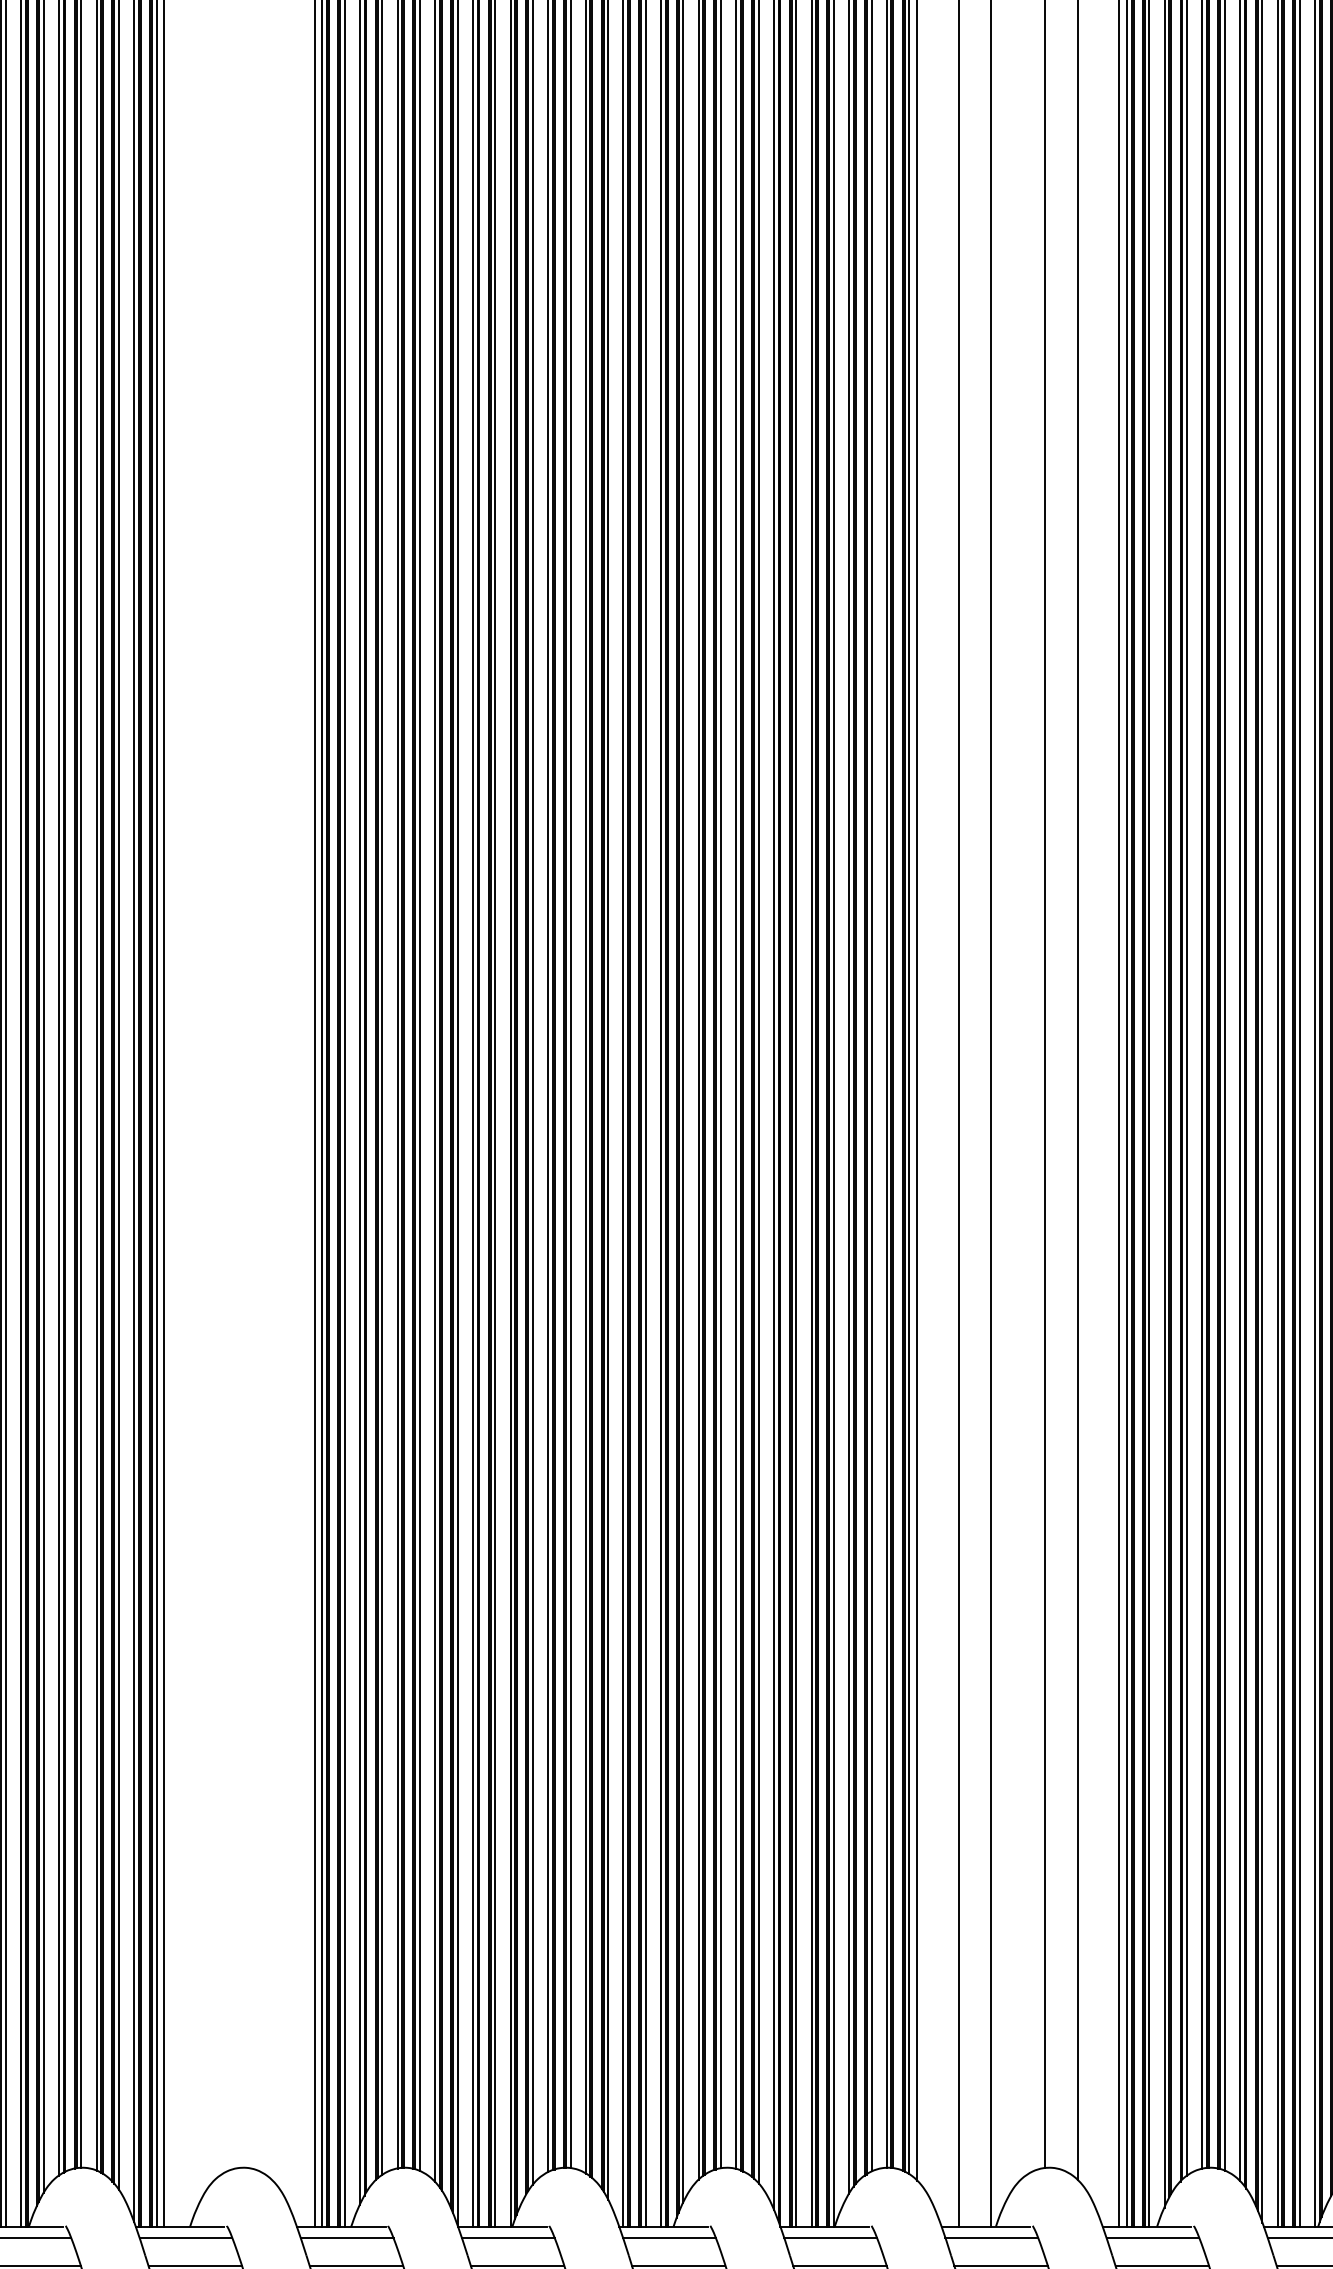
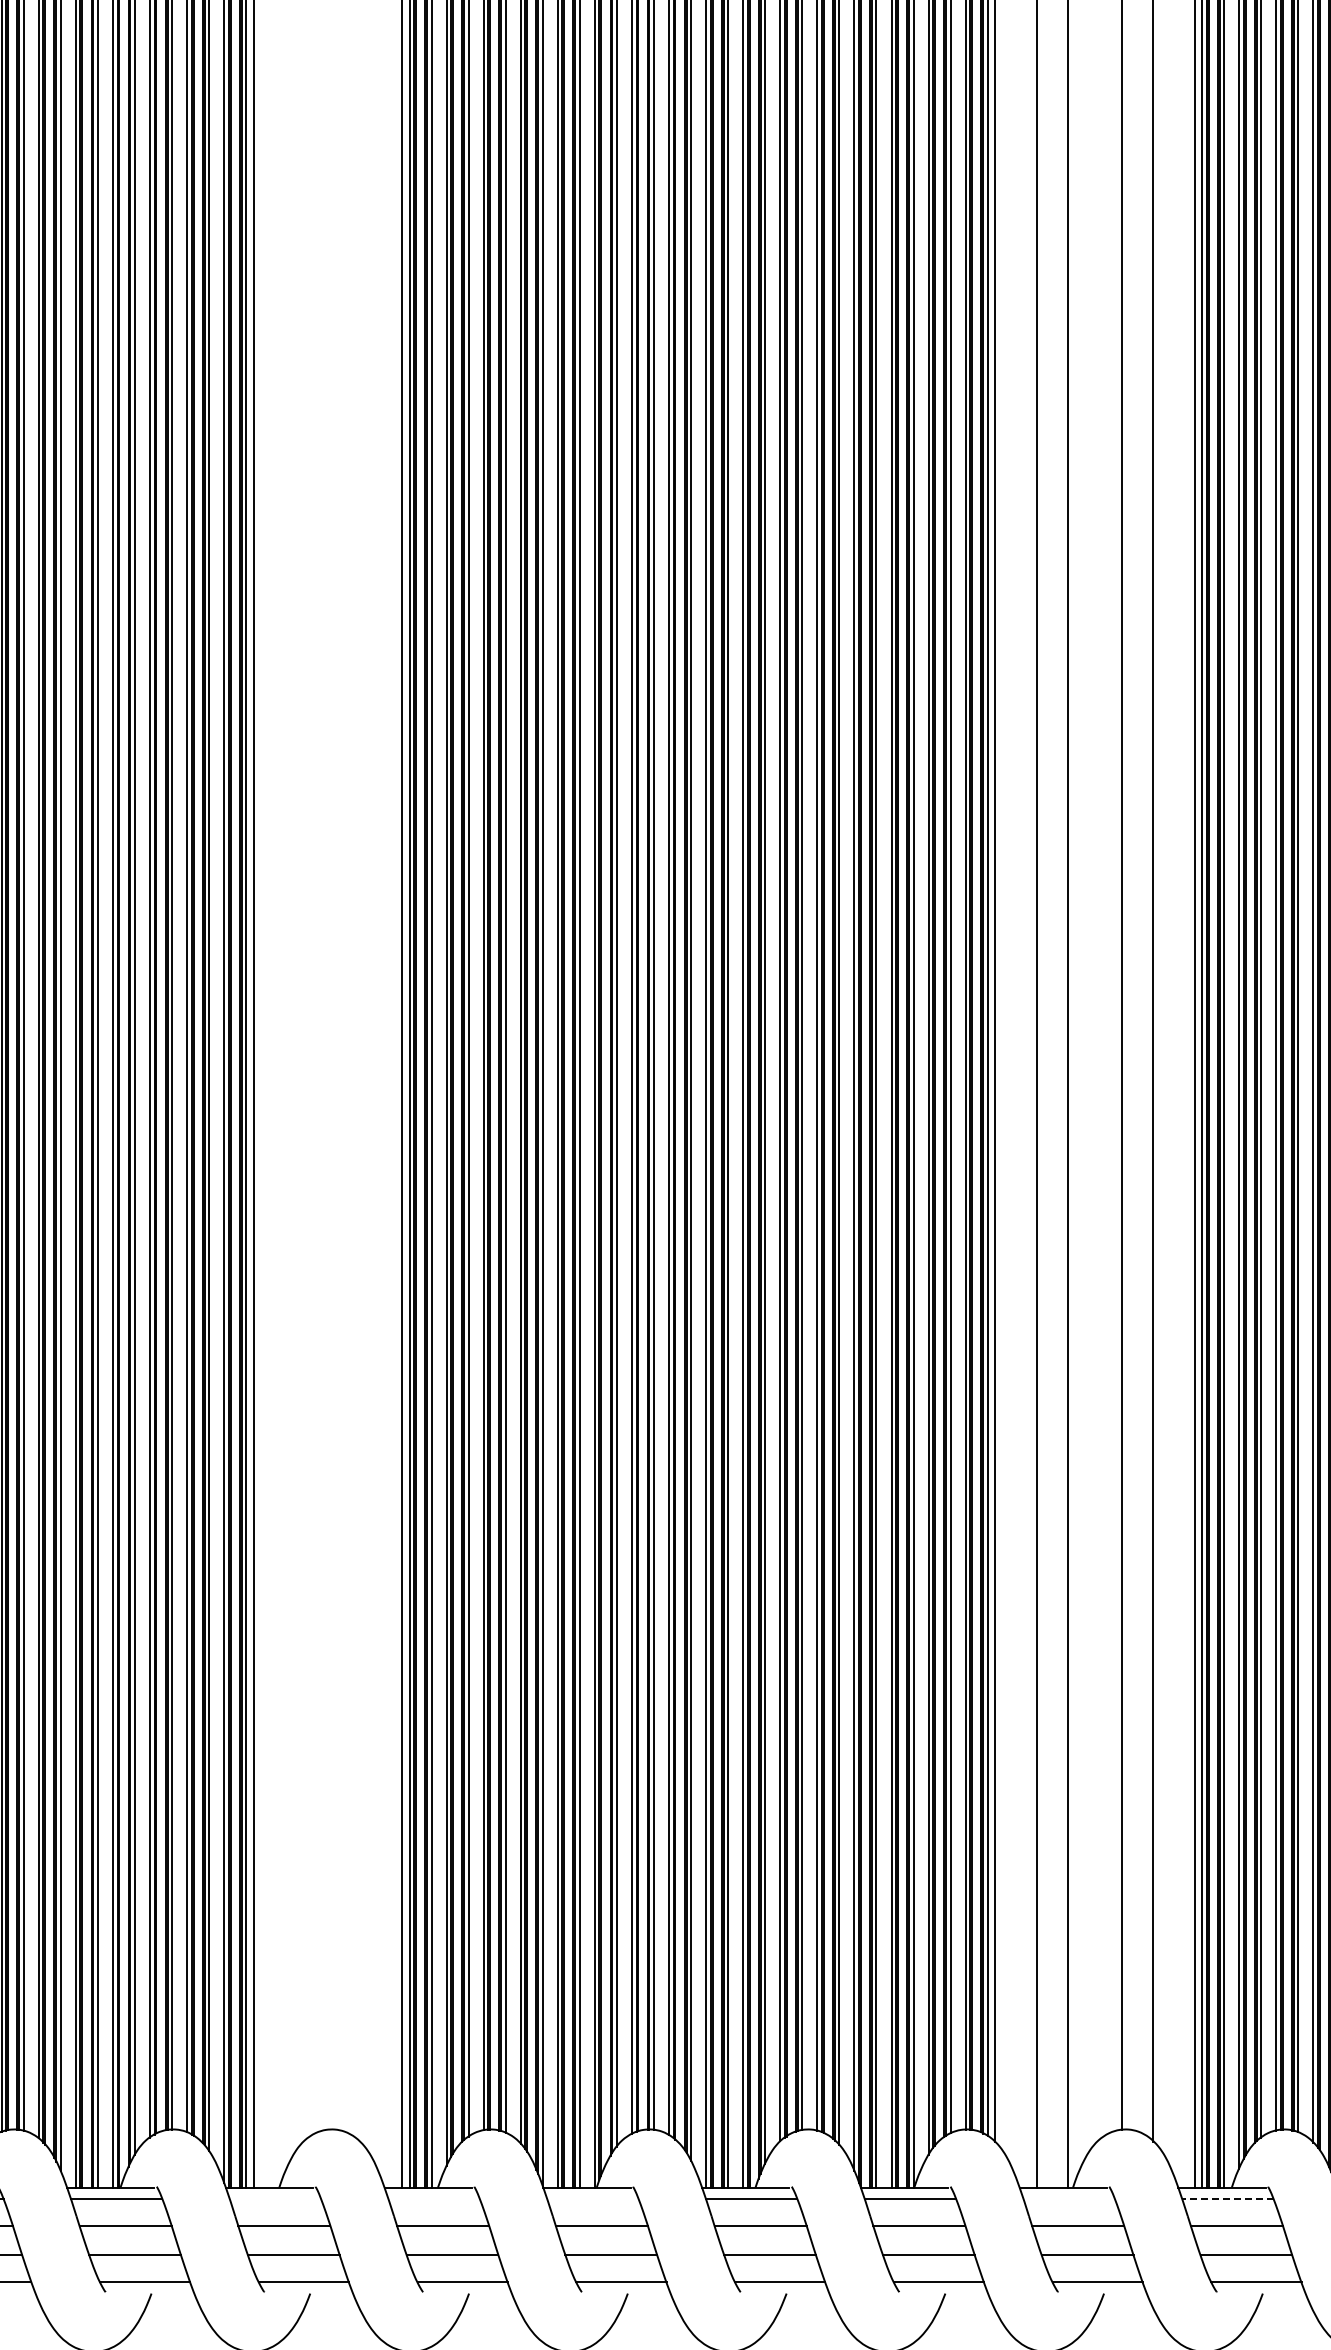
line: (186, 2237) -> (275, 2198), removed
line: (346, 2237) -> (433, 2198), removed
line: (508, 2237) -> (592, 2198), removed
line: (991, 2237) -> (1068, 2198), removed
line: (1152, 2237) -> (1227, 2198), solid -> dashed

